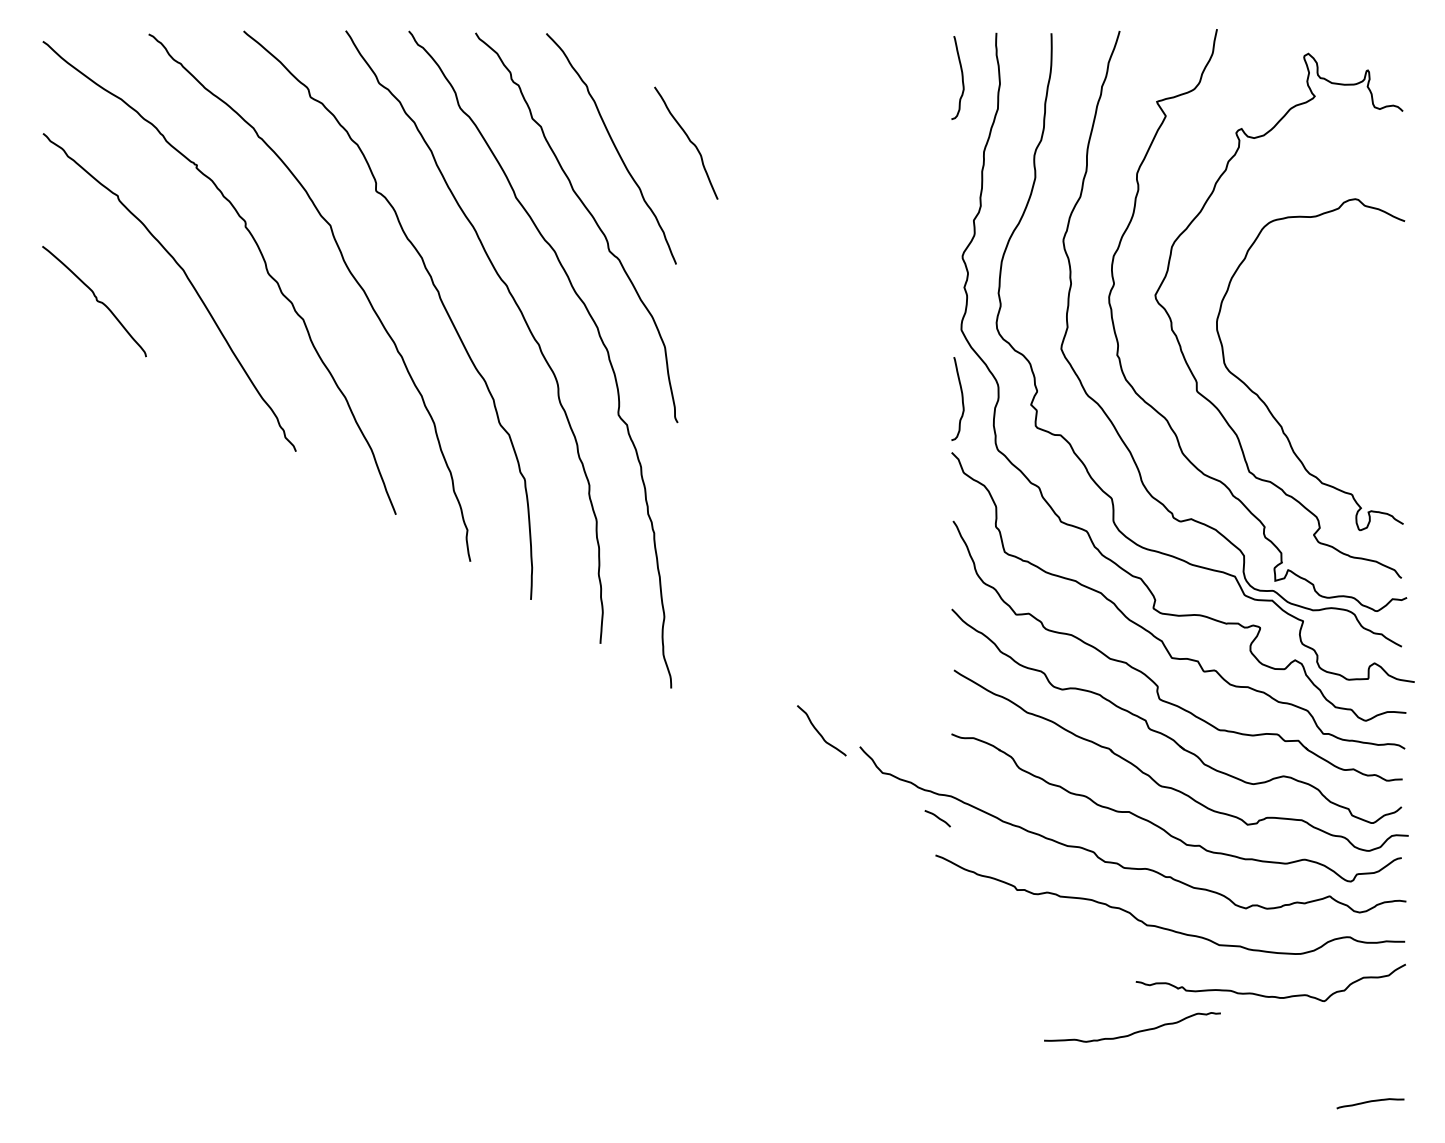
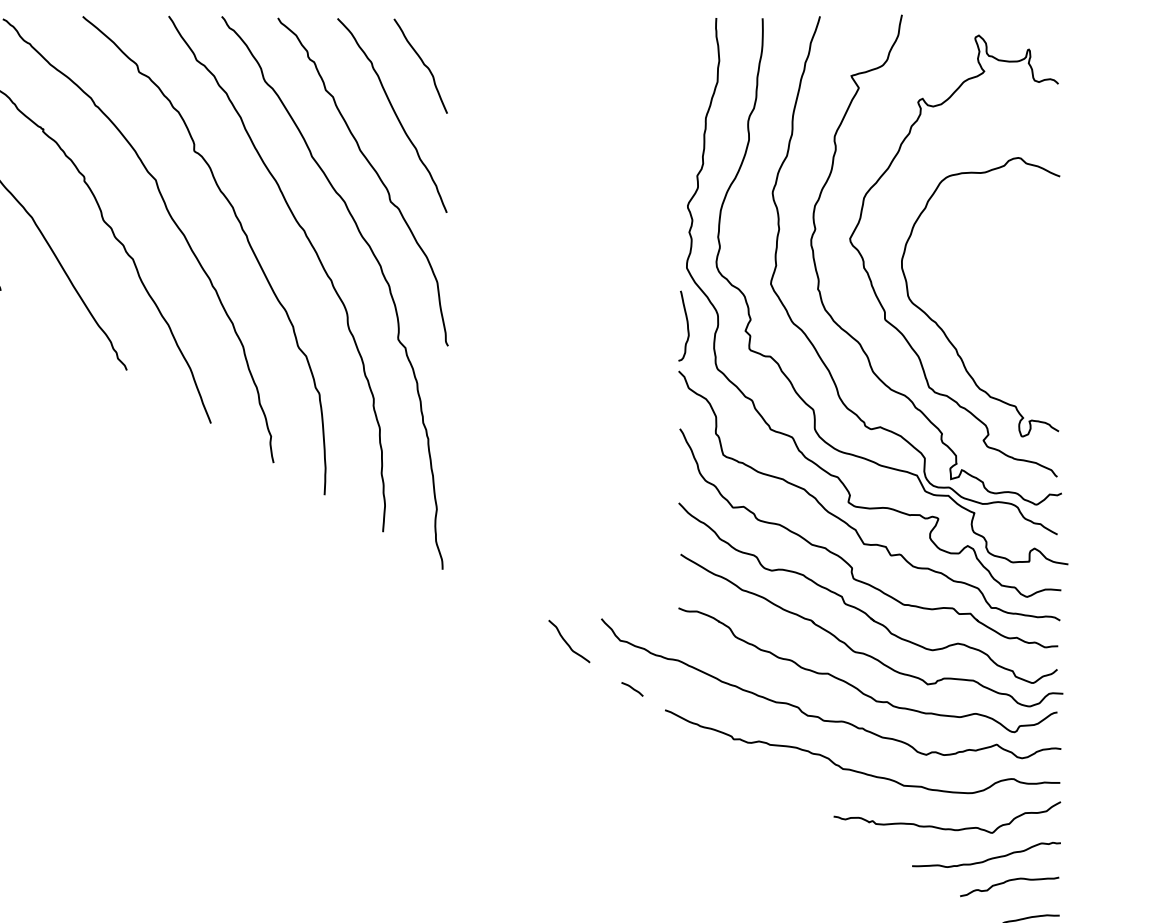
curve: (961, 77) -> (686, 55), removed
curve: (688, 140) -> (422, 63), moved
curve: (819, 732) -> (567, 642), moved
curve: (937, 818) -> (632, 689), moved
curve: (1135, 1031) -> (989, 858), moved
curve: (1342, 1059) -> (1007, 881), added

